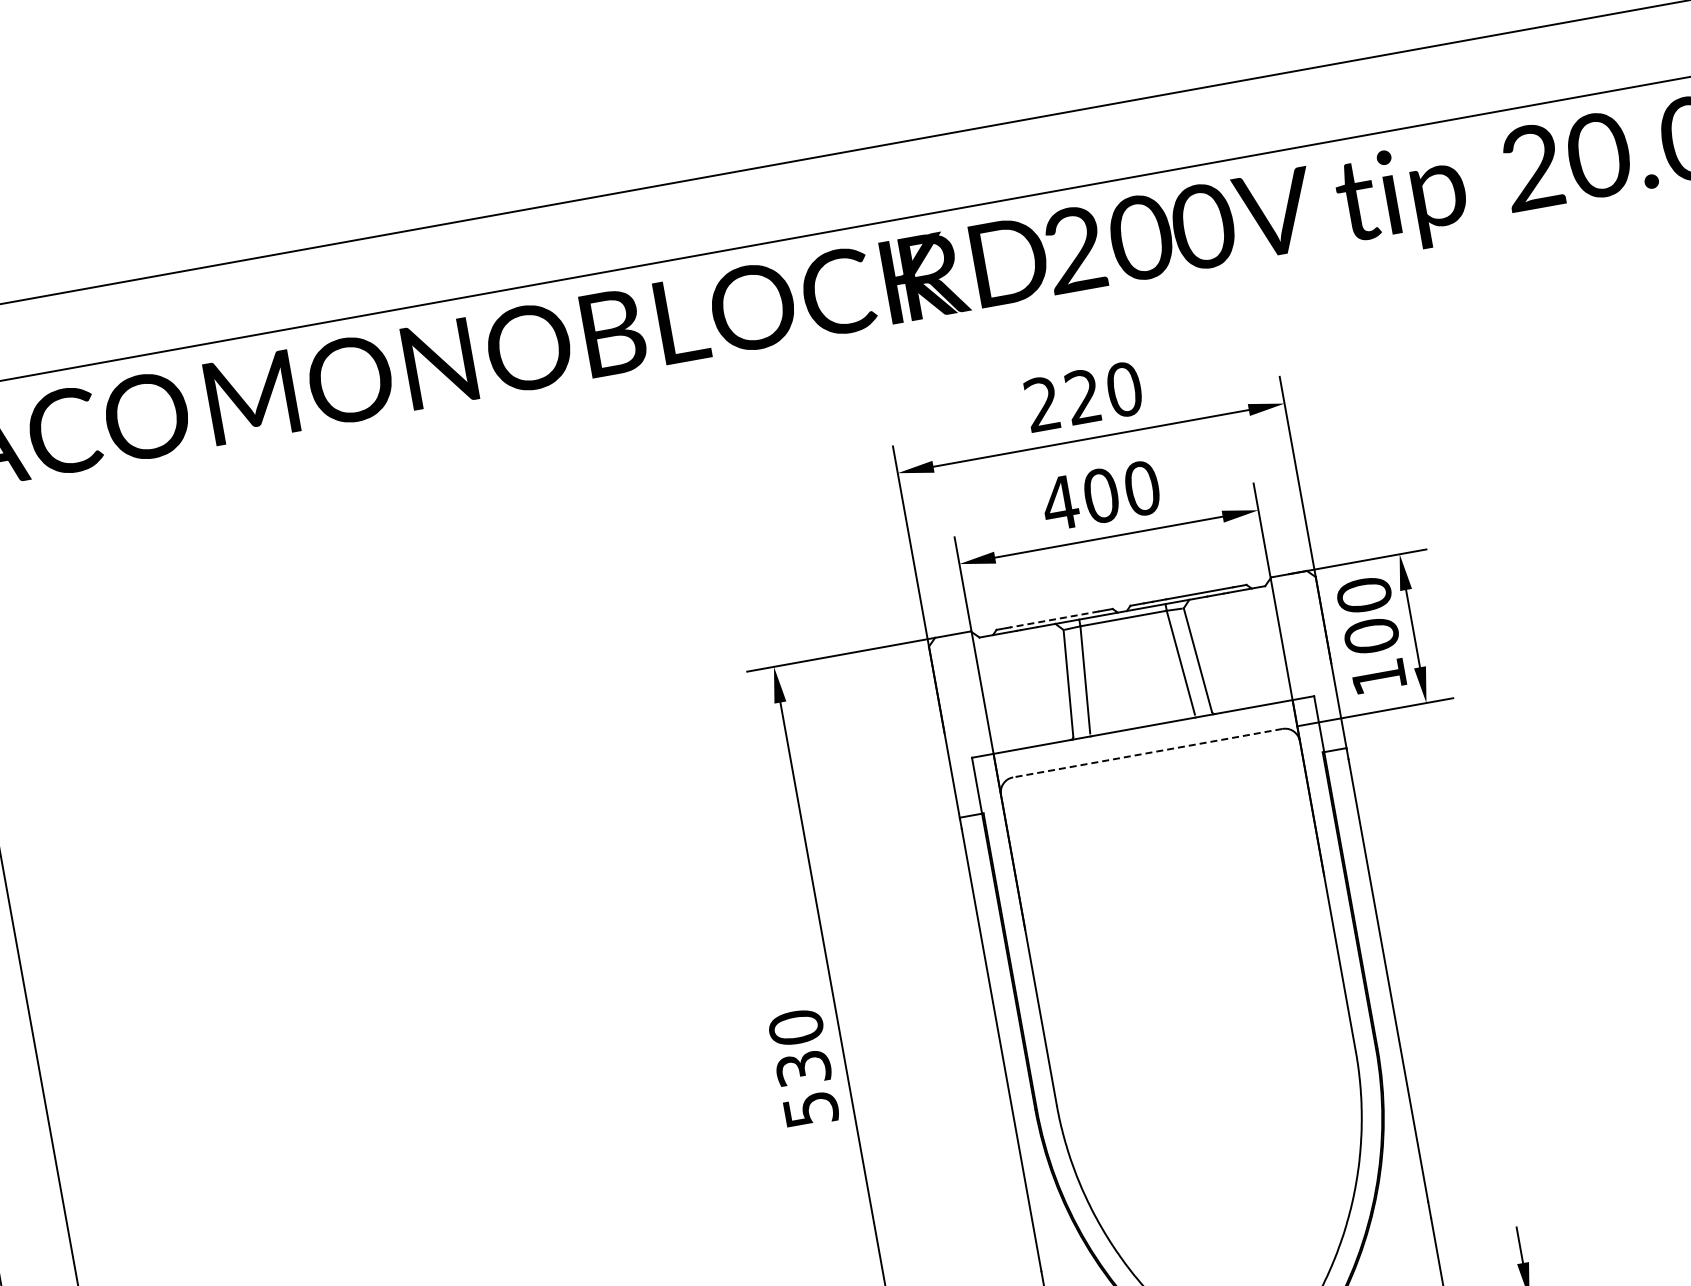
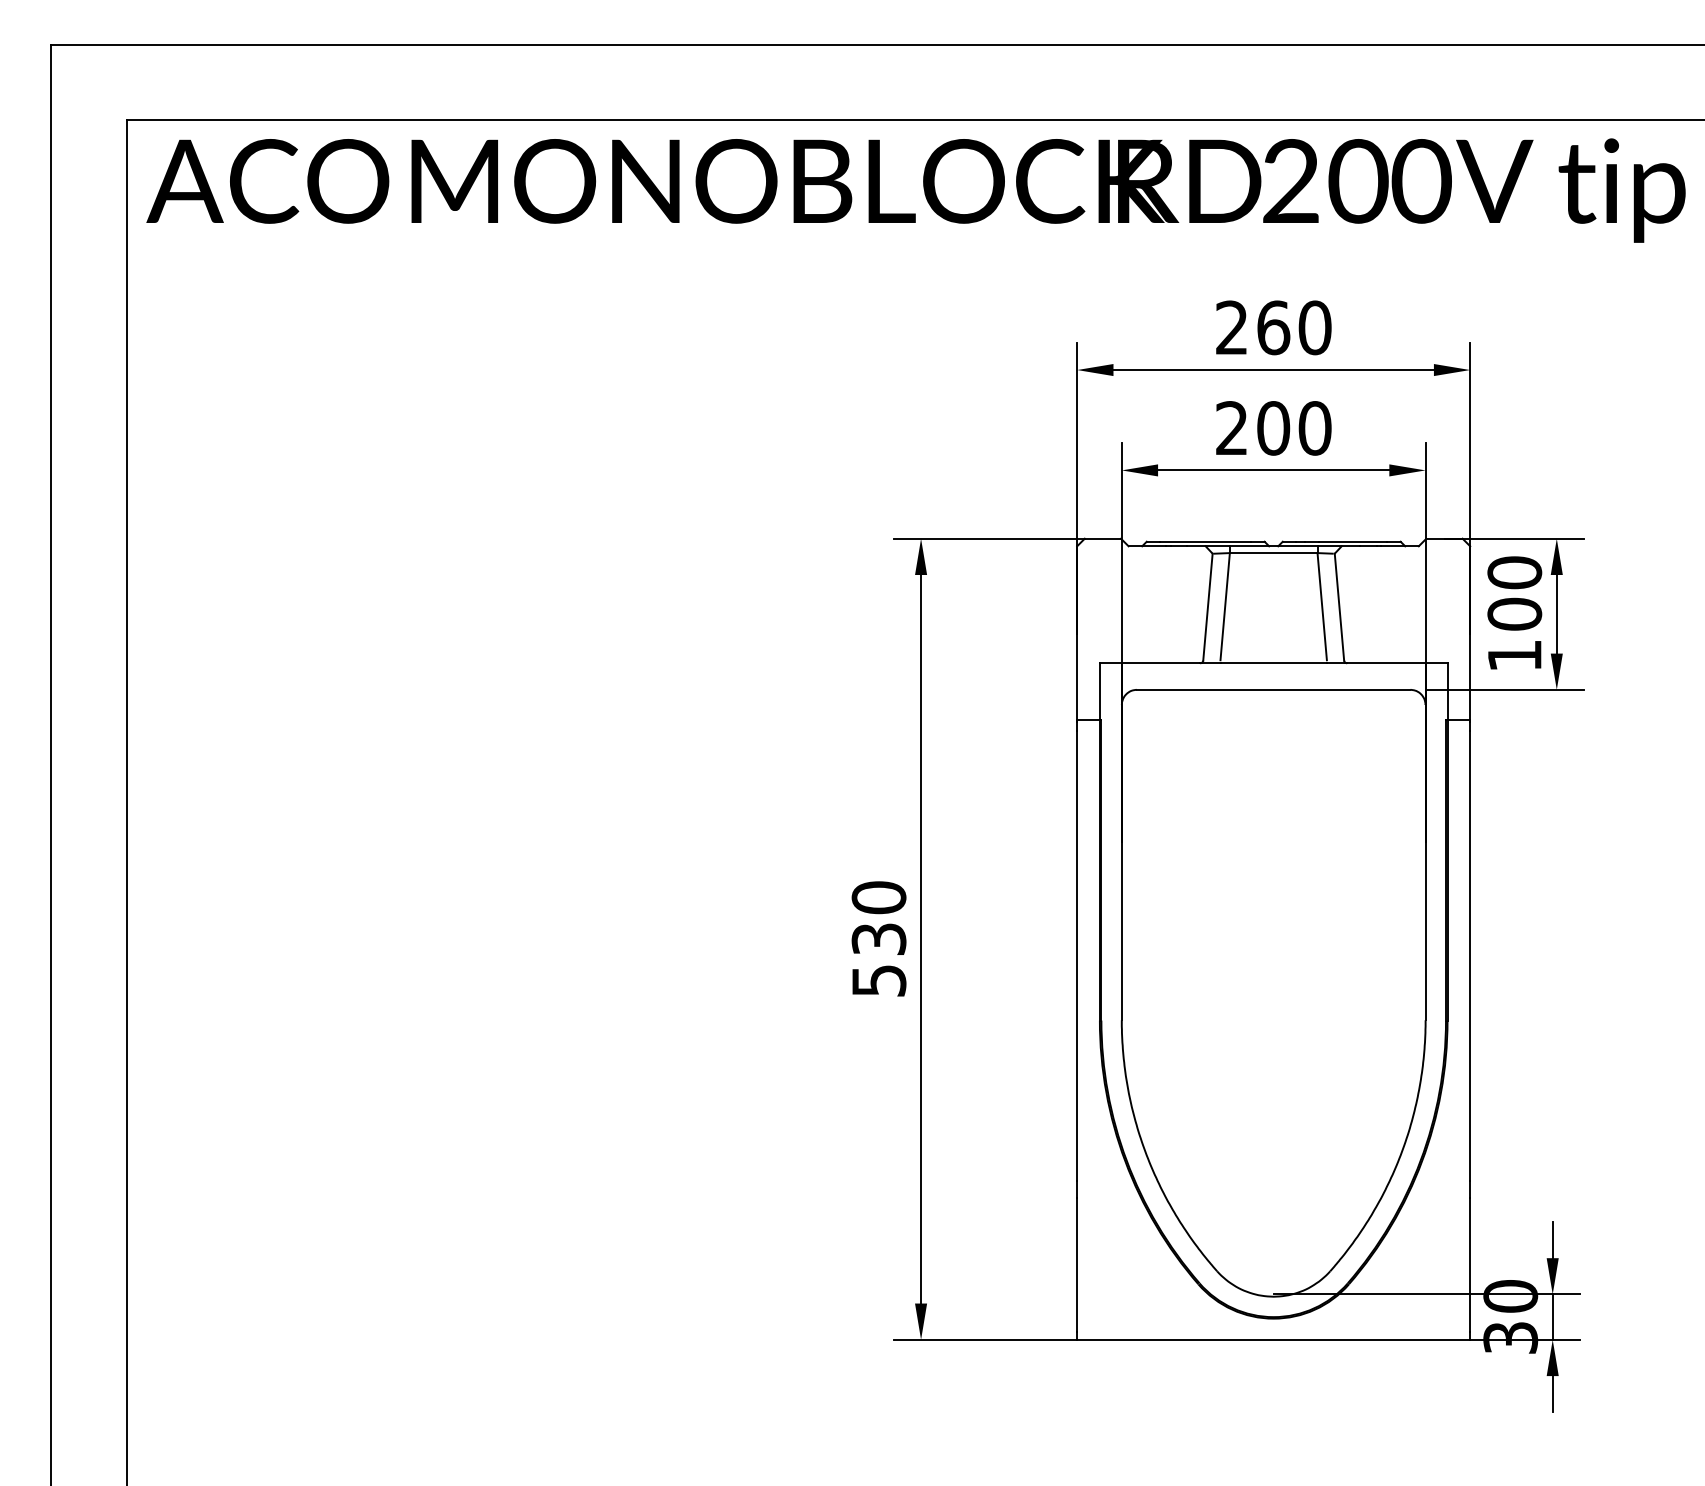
text: (1083, 396) -> (1273, 327), 220 -> 260
text: (1059, 502) -> (1231, 427), 400 -> 200
line: (1054, 619) -> (1205, 541), dashed -> solid
line: (1147, 752) -> (1273, 689), dashed -> solid

